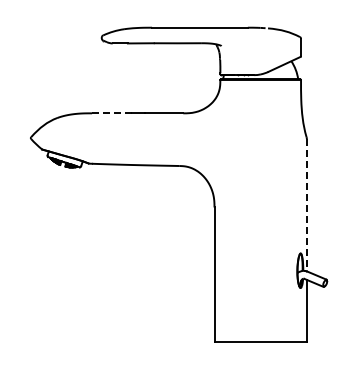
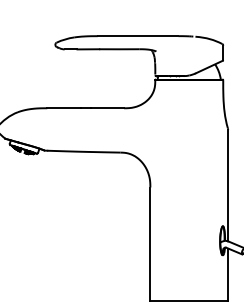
line: (112, 113) -> (64, 108), dashed -> solid
line: (306, 205) -> (227, 185), dashed -> solid

